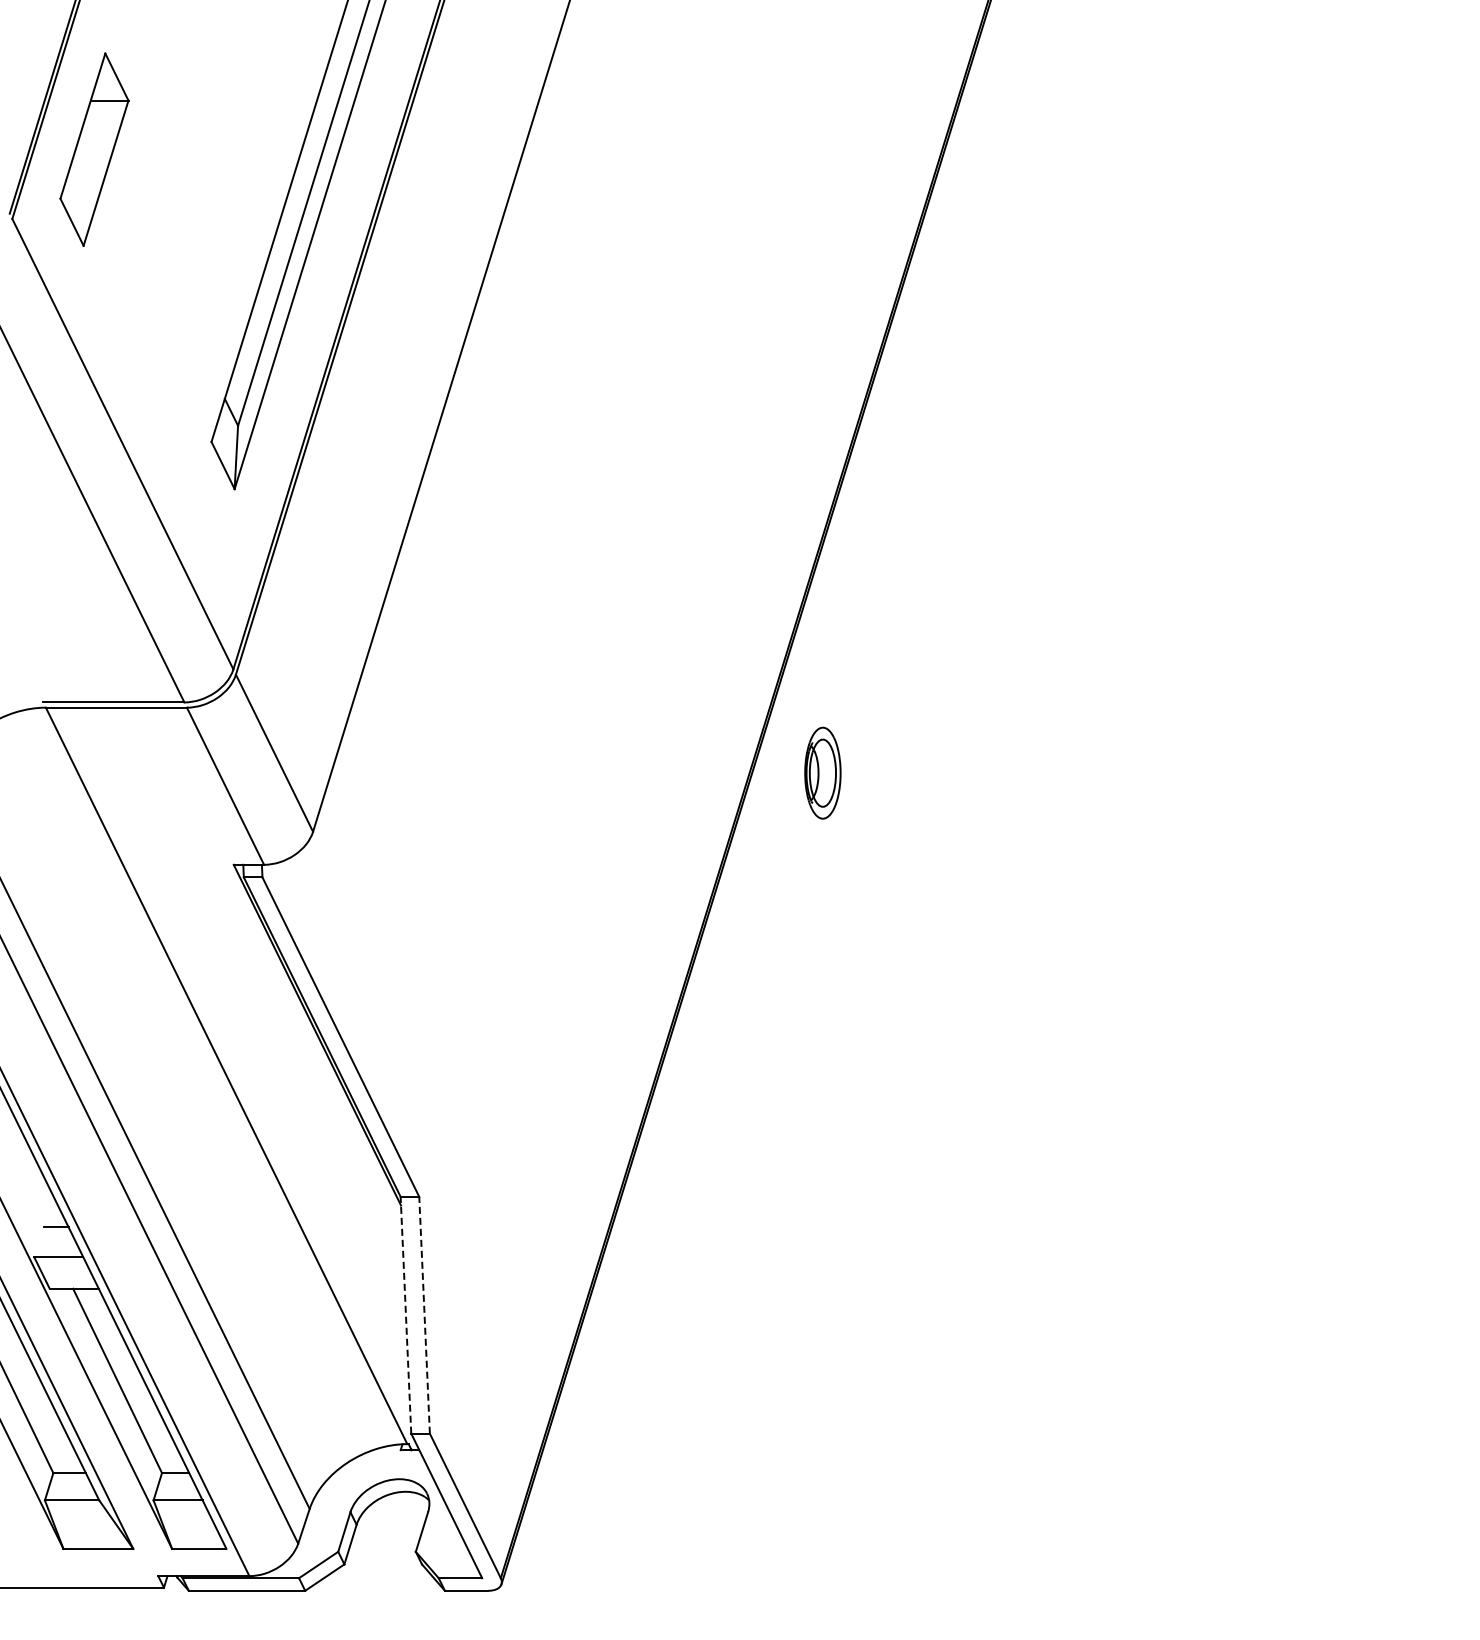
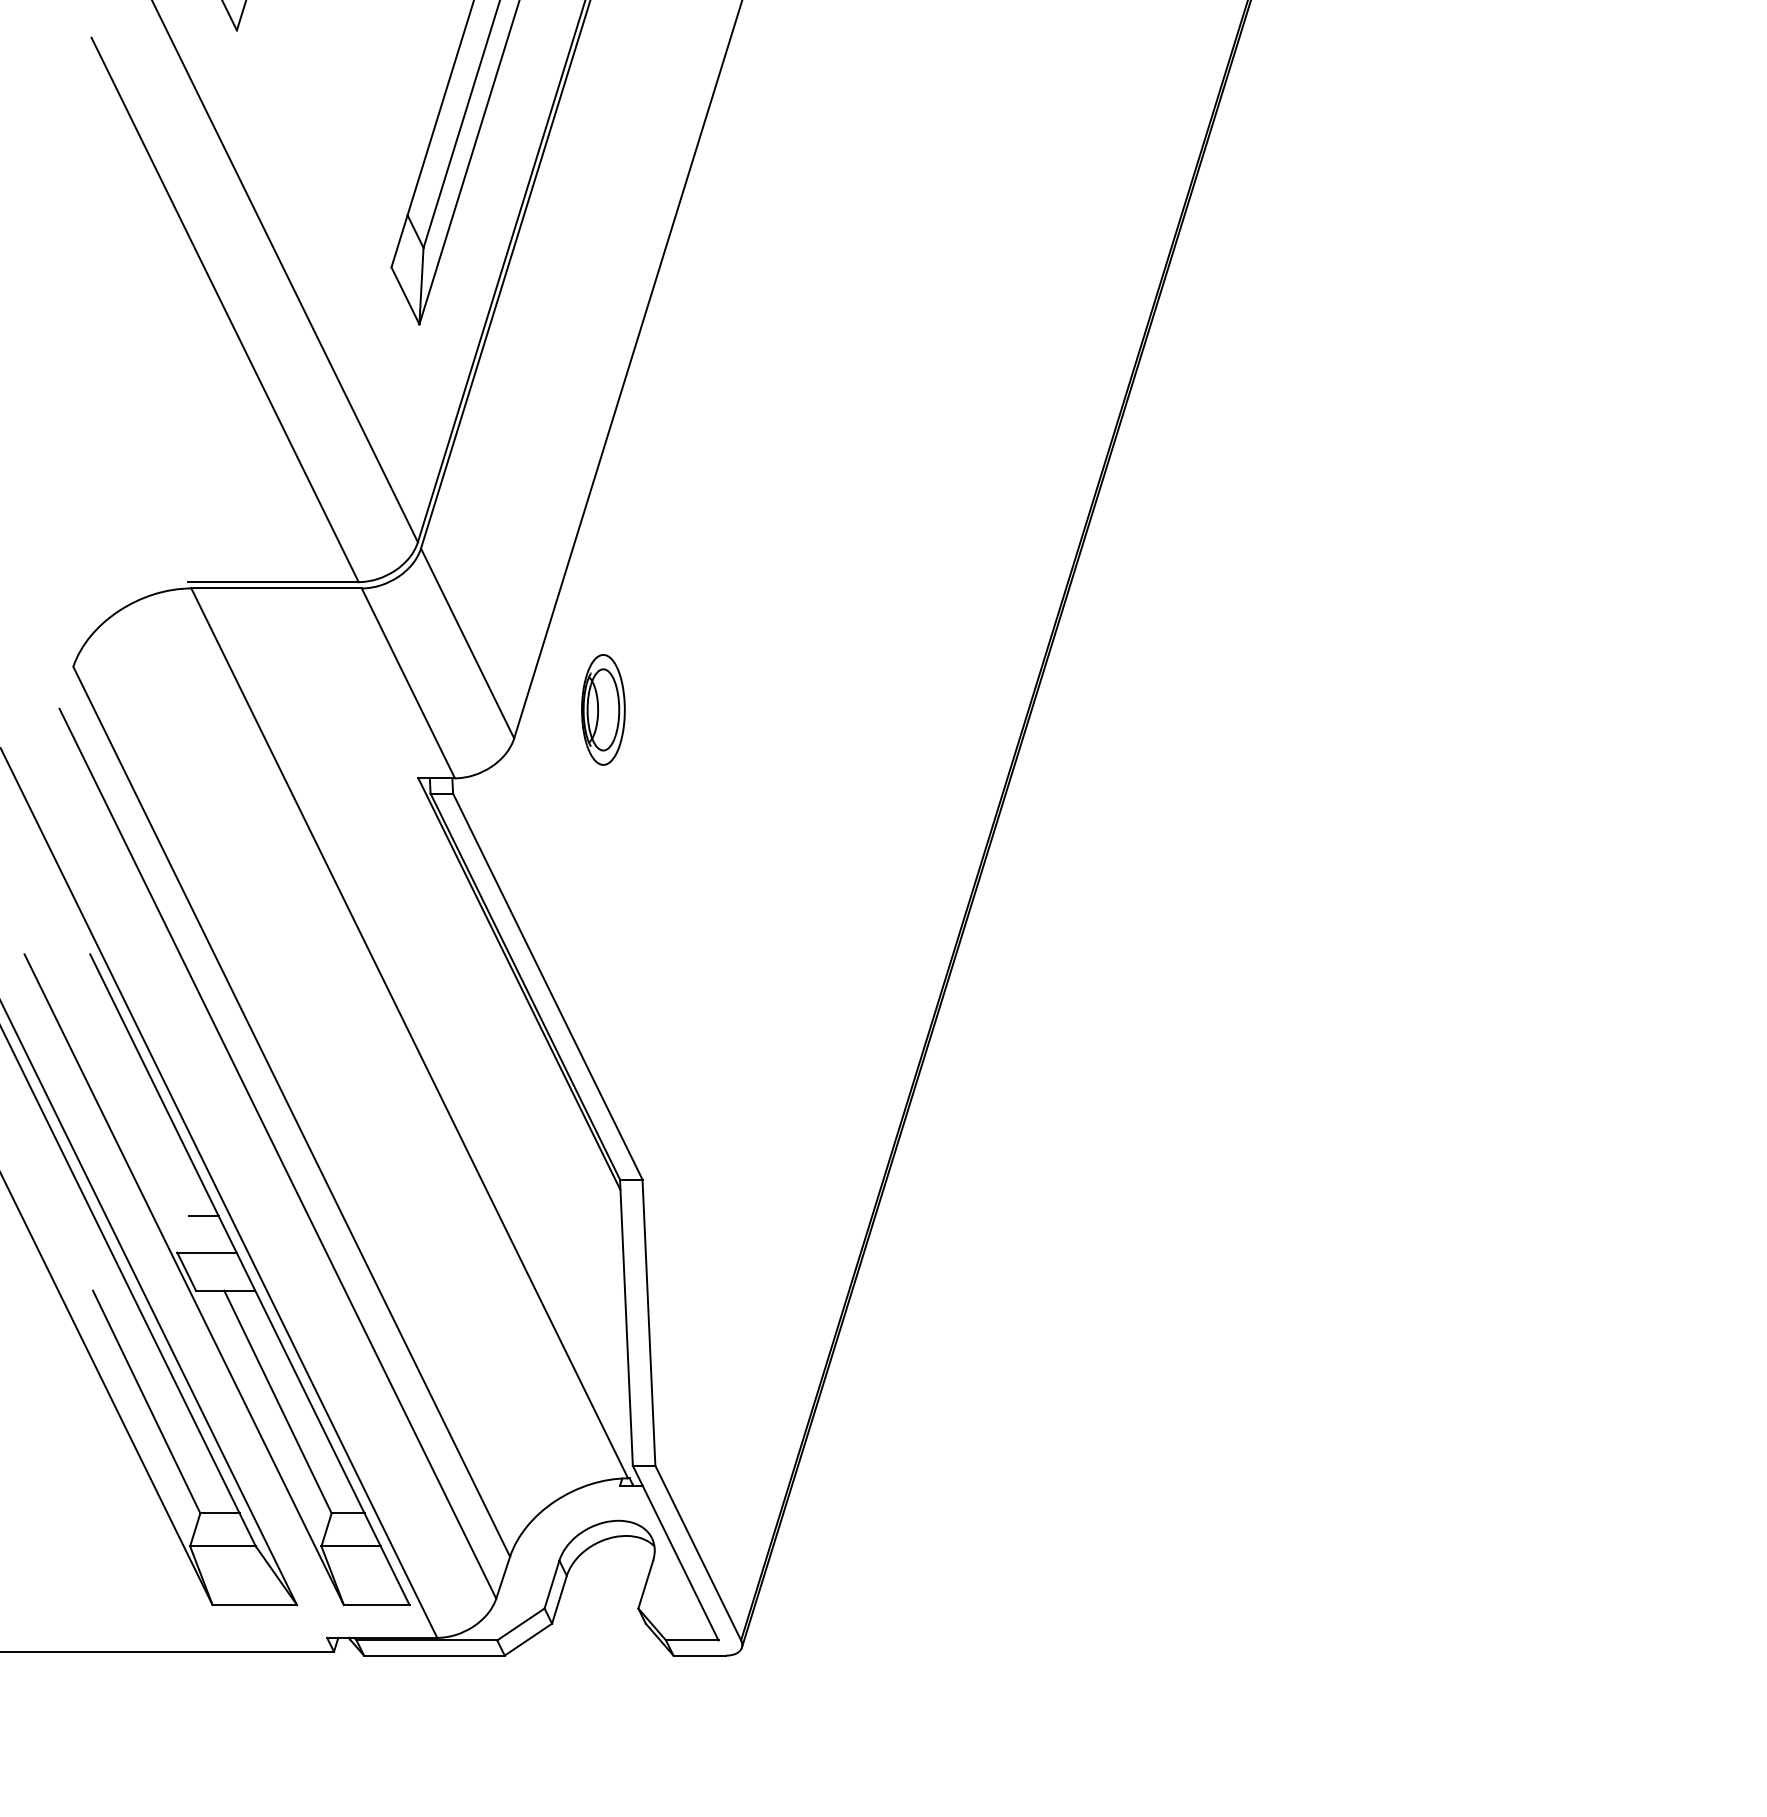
part: (822, 772) -> (602, 709), moved
line: (405, 1315) -> (625, 1322), dashed -> solid
line: (424, 1315) -> (648, 1322), dashed -> solid

